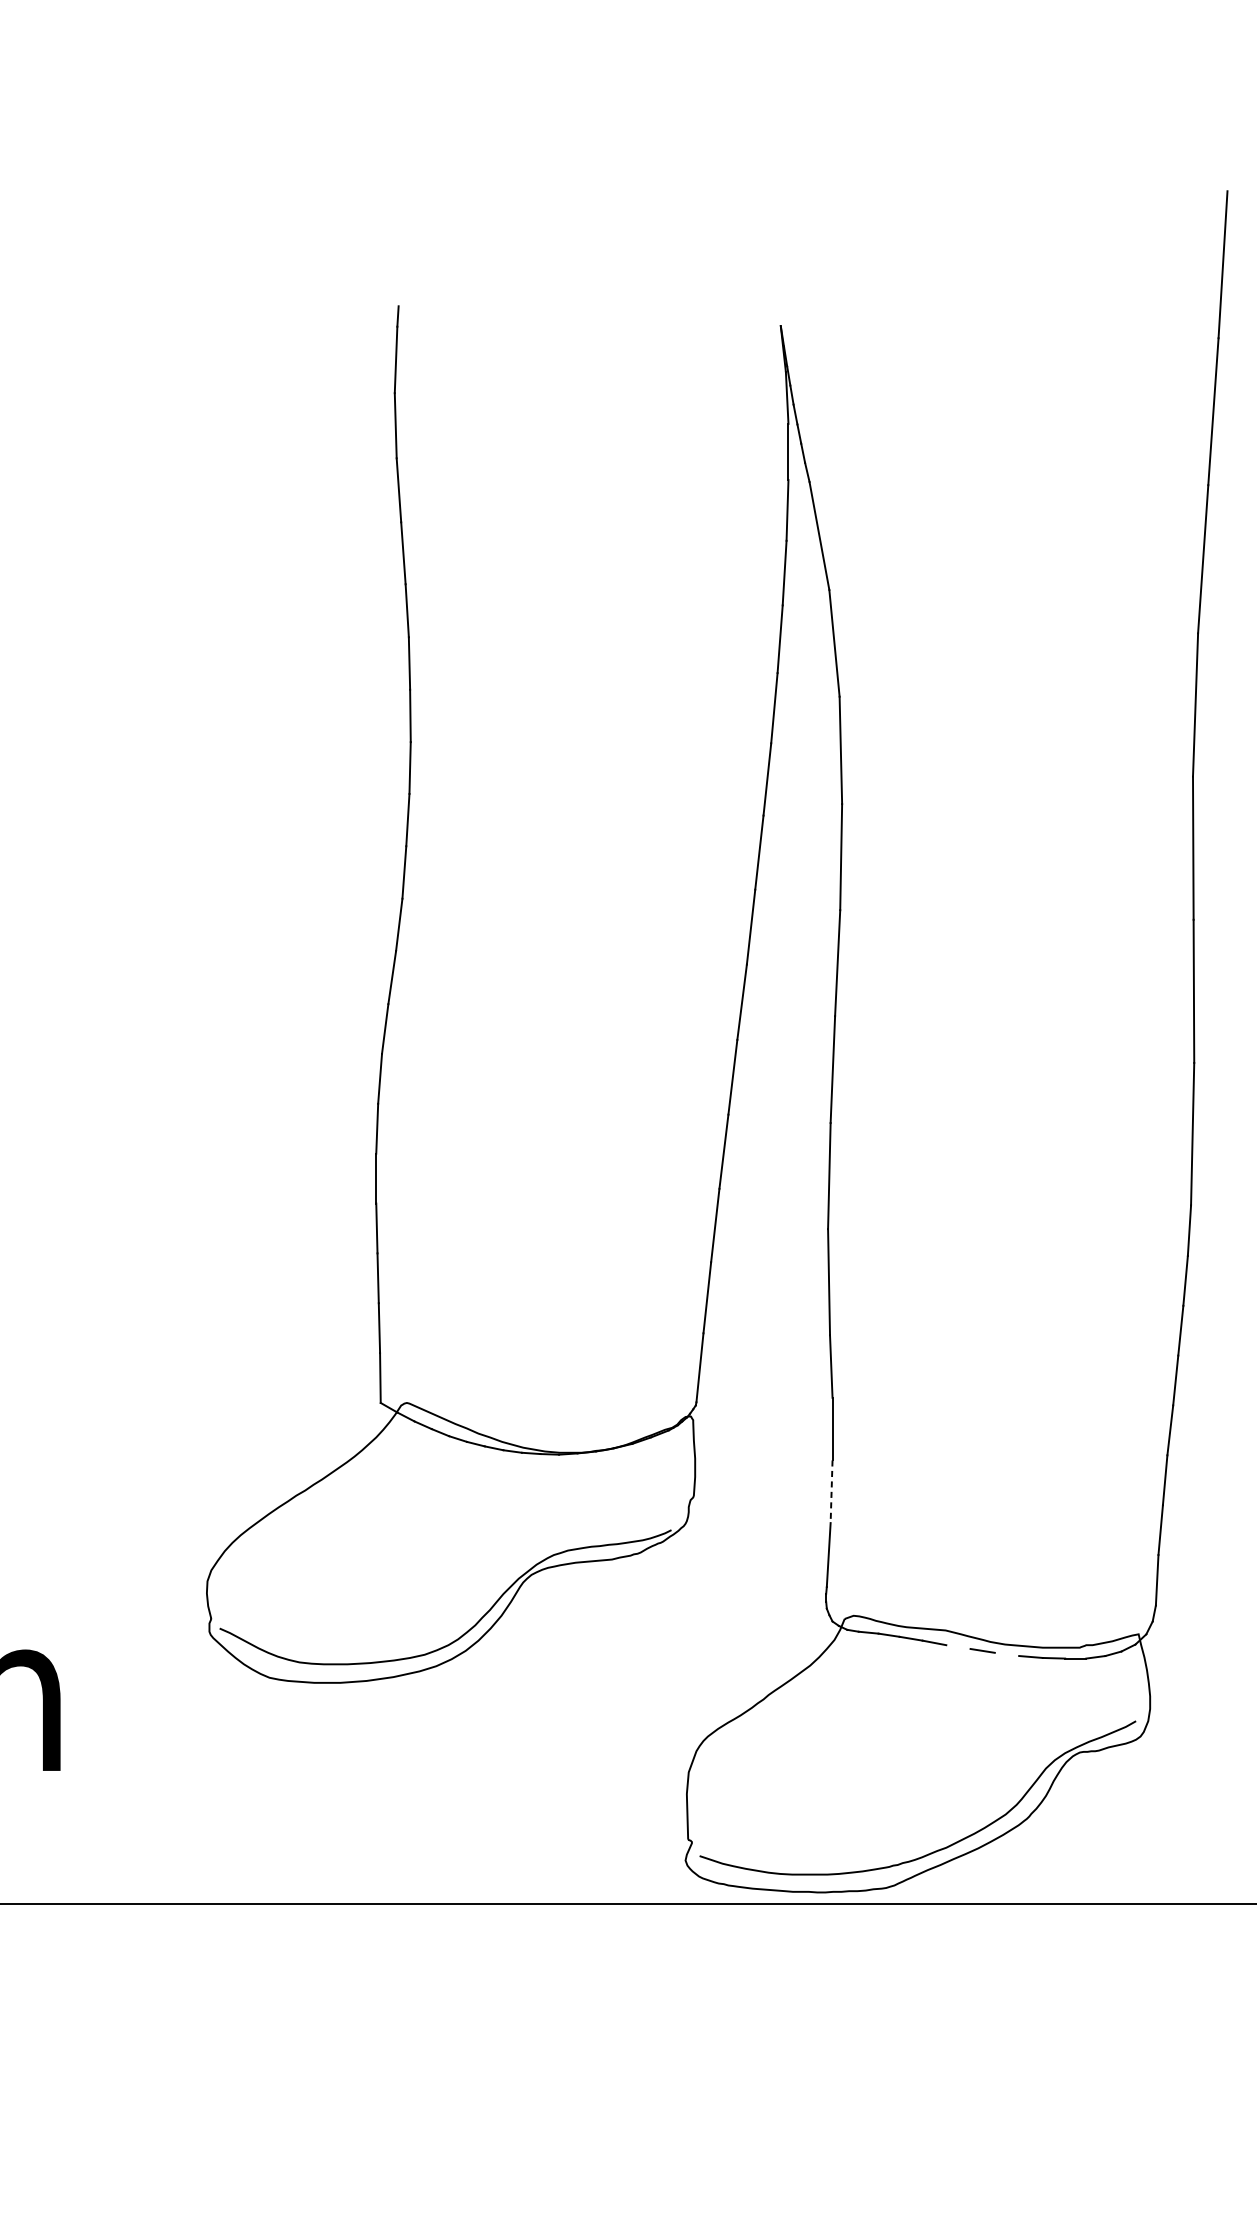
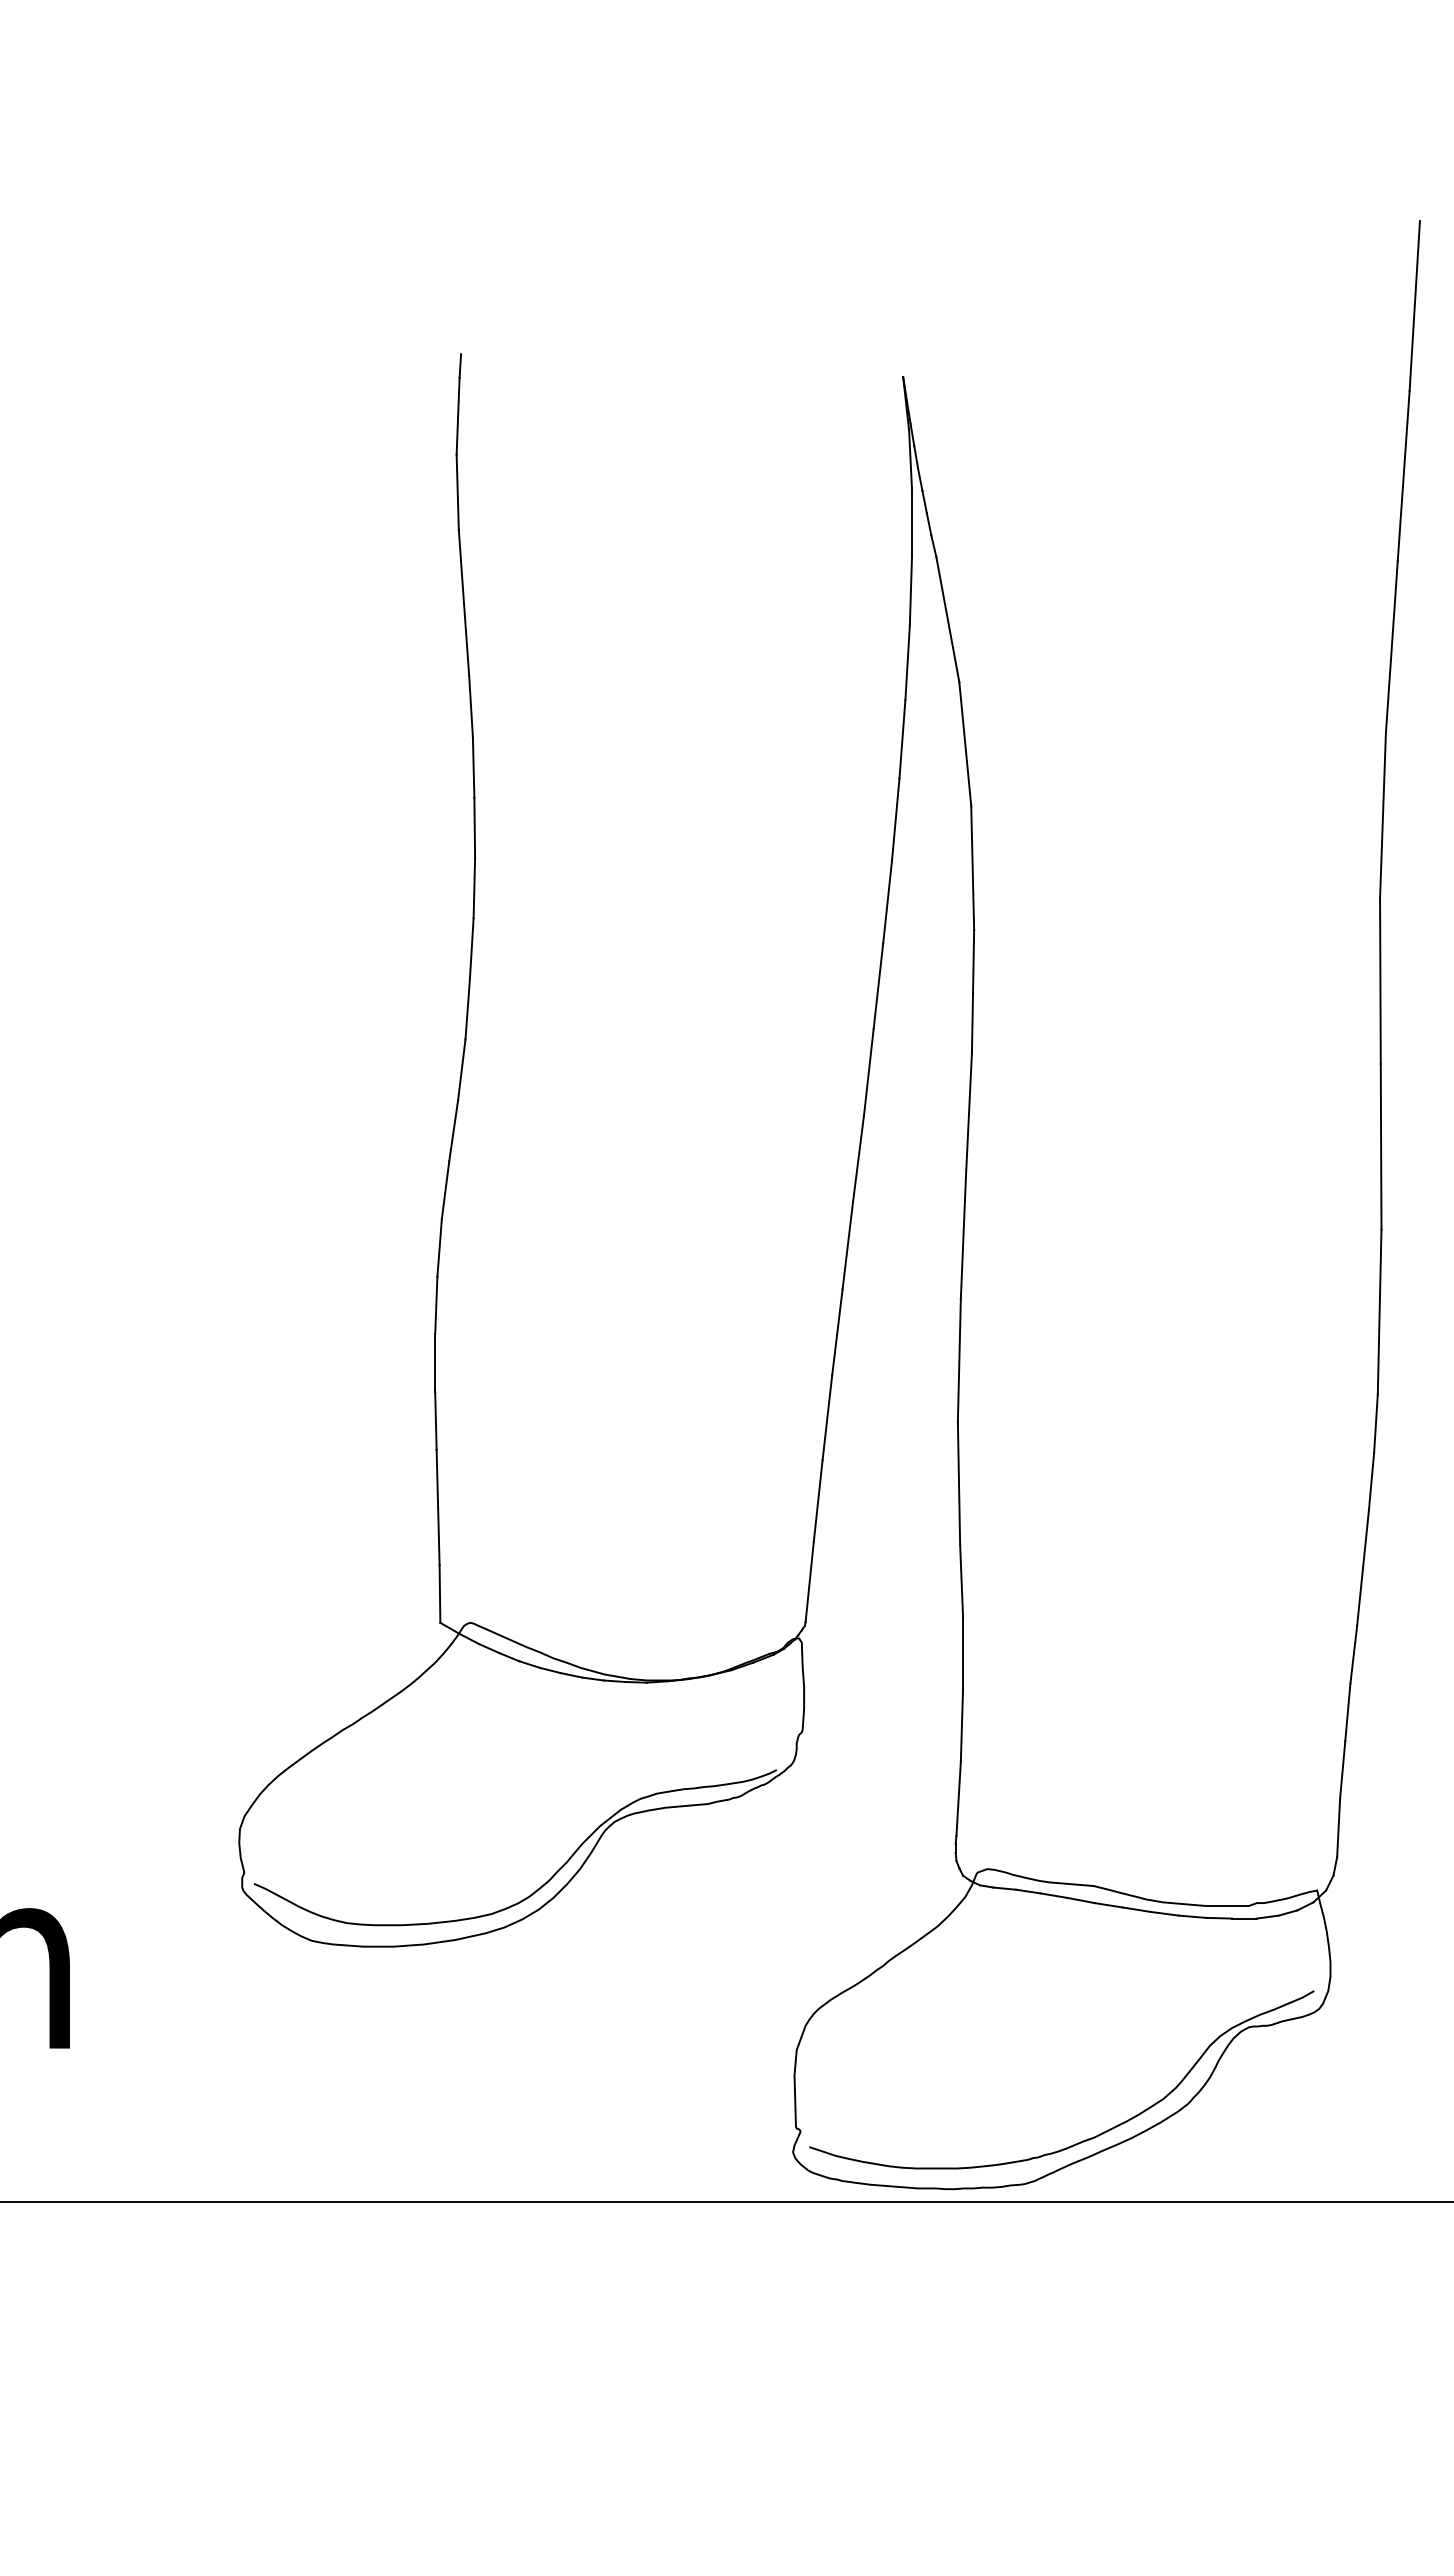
line: (831, 1492) -> (961, 1726), dashed -> solid
line: (958, 1647) -> (1108, 1905), added
line: (1006, 1654) -> (1164, 1913), added

